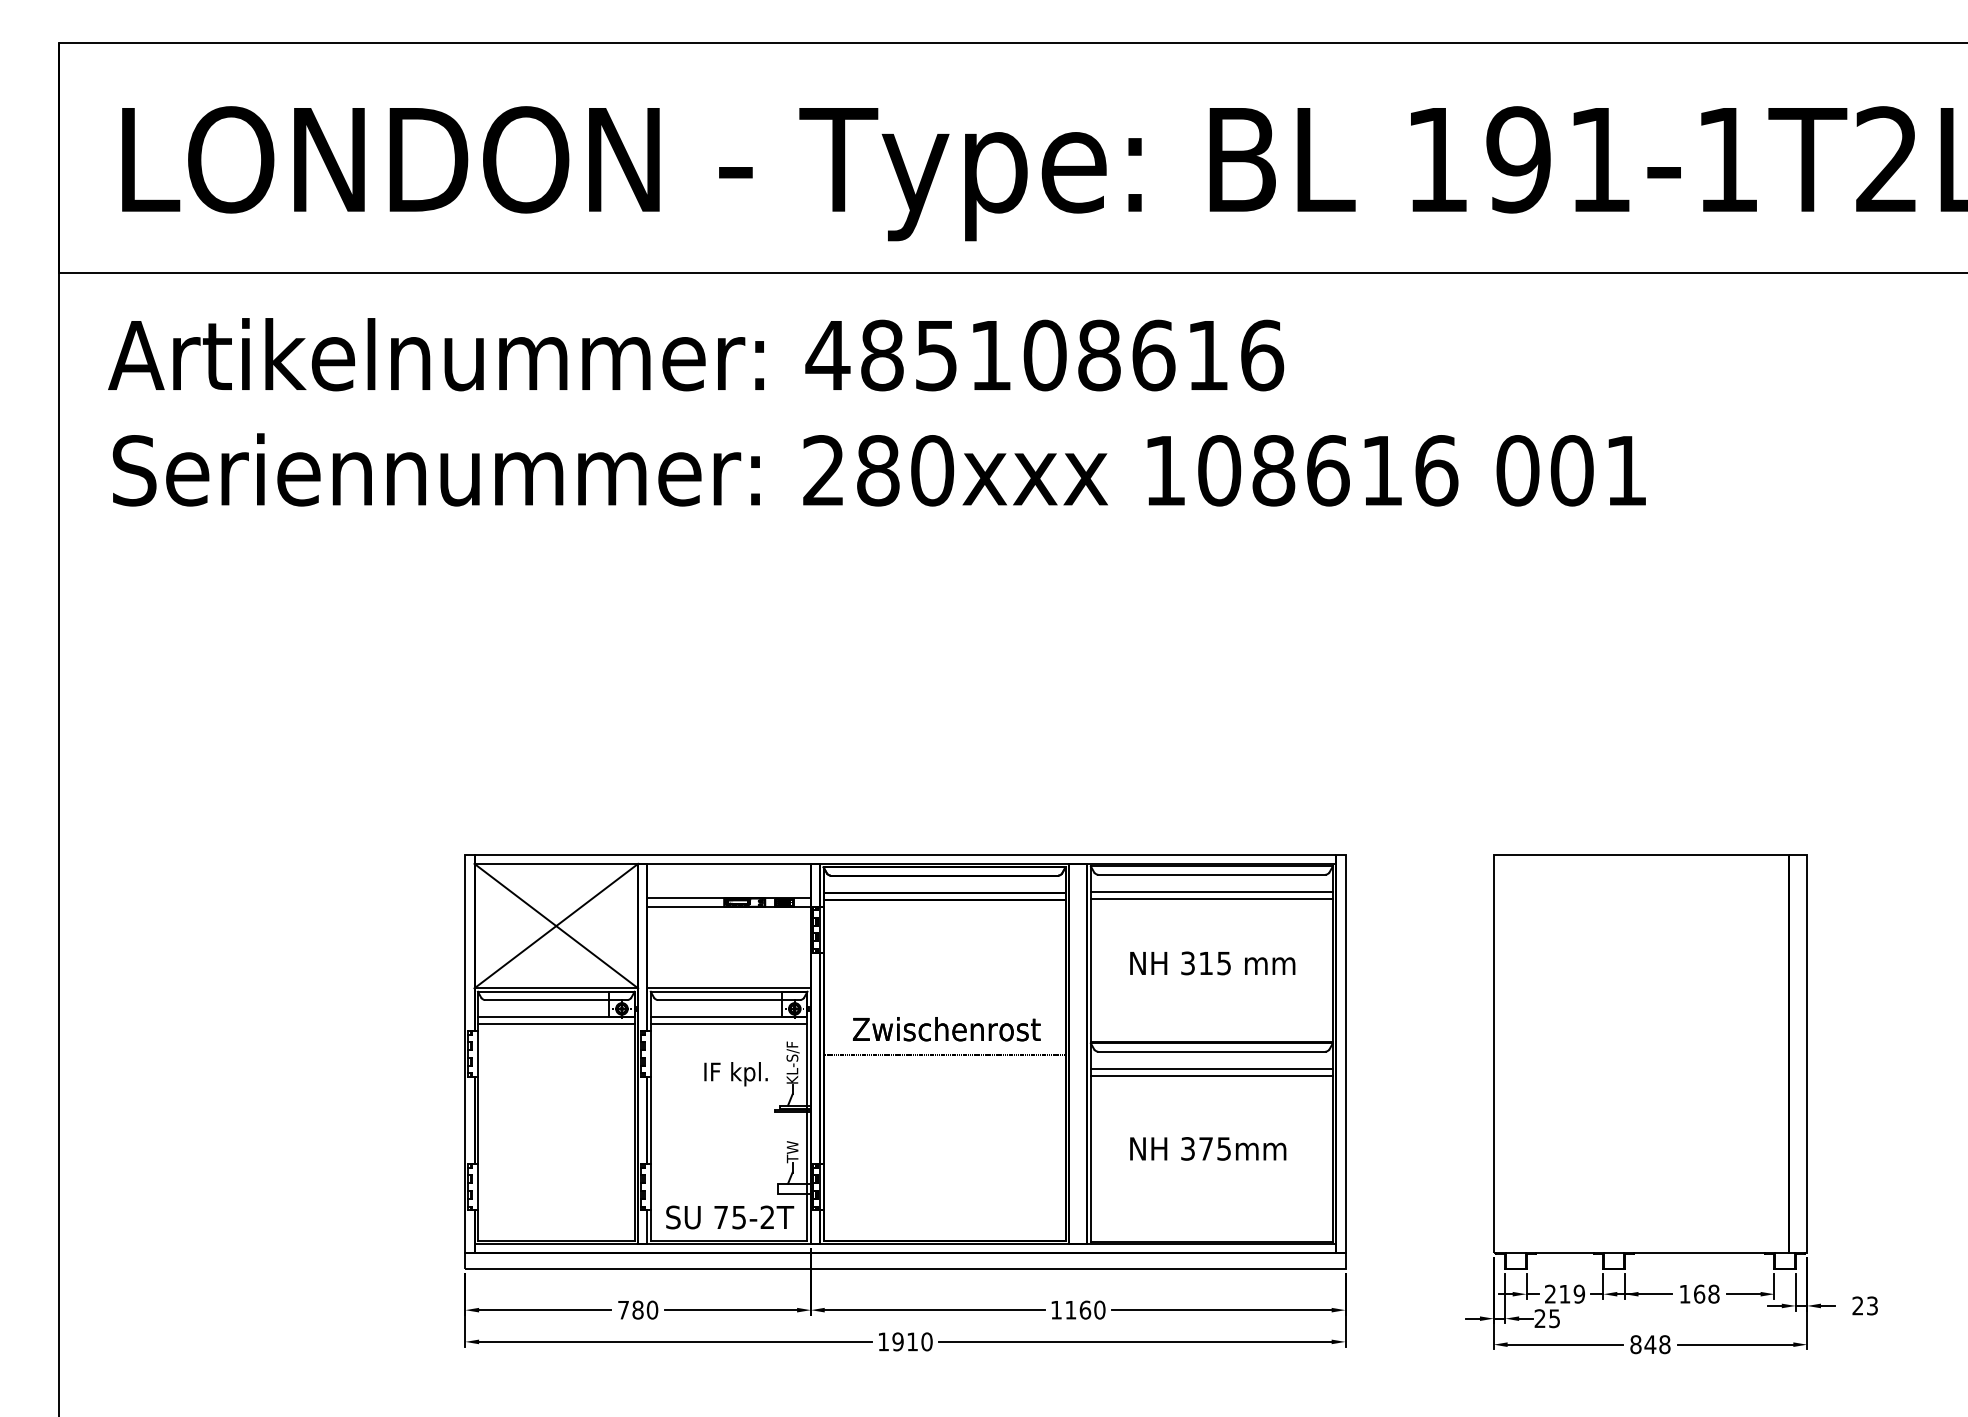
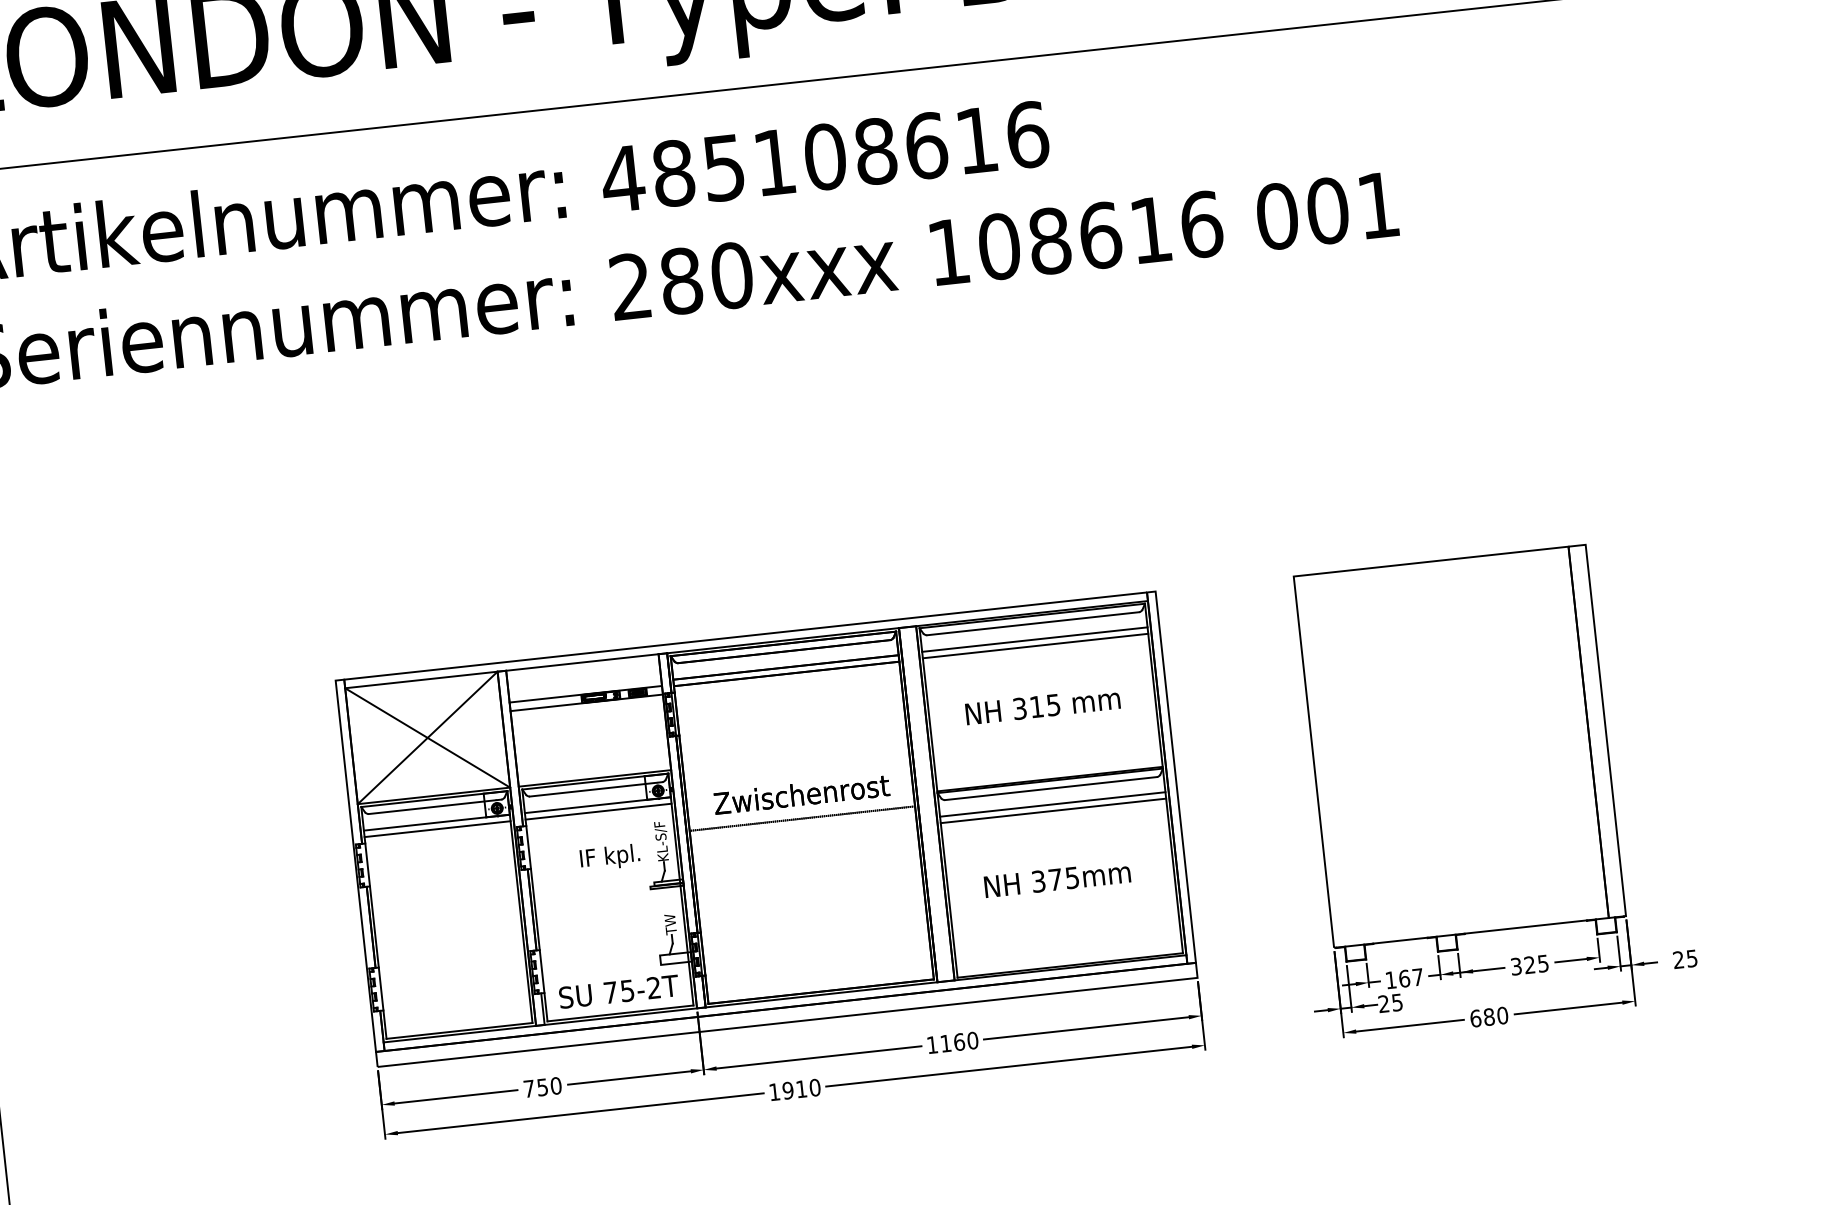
text: (1565, 1293) -> (1404, 978), 219 -> 167
text: (1699, 1293) -> (1529, 964), 168 -> 325
text: (1872, 1305) -> (1692, 958), 23 -> 25
text: (637, 1309) -> (542, 1086), 780 -> 750
text: (1650, 1344) -> (1489, 1016), 848 -> 680

